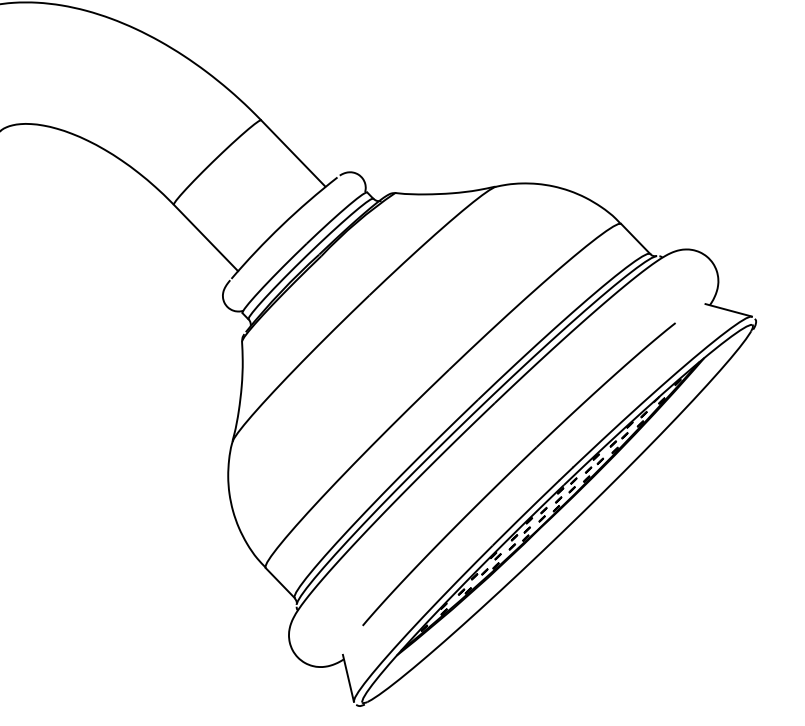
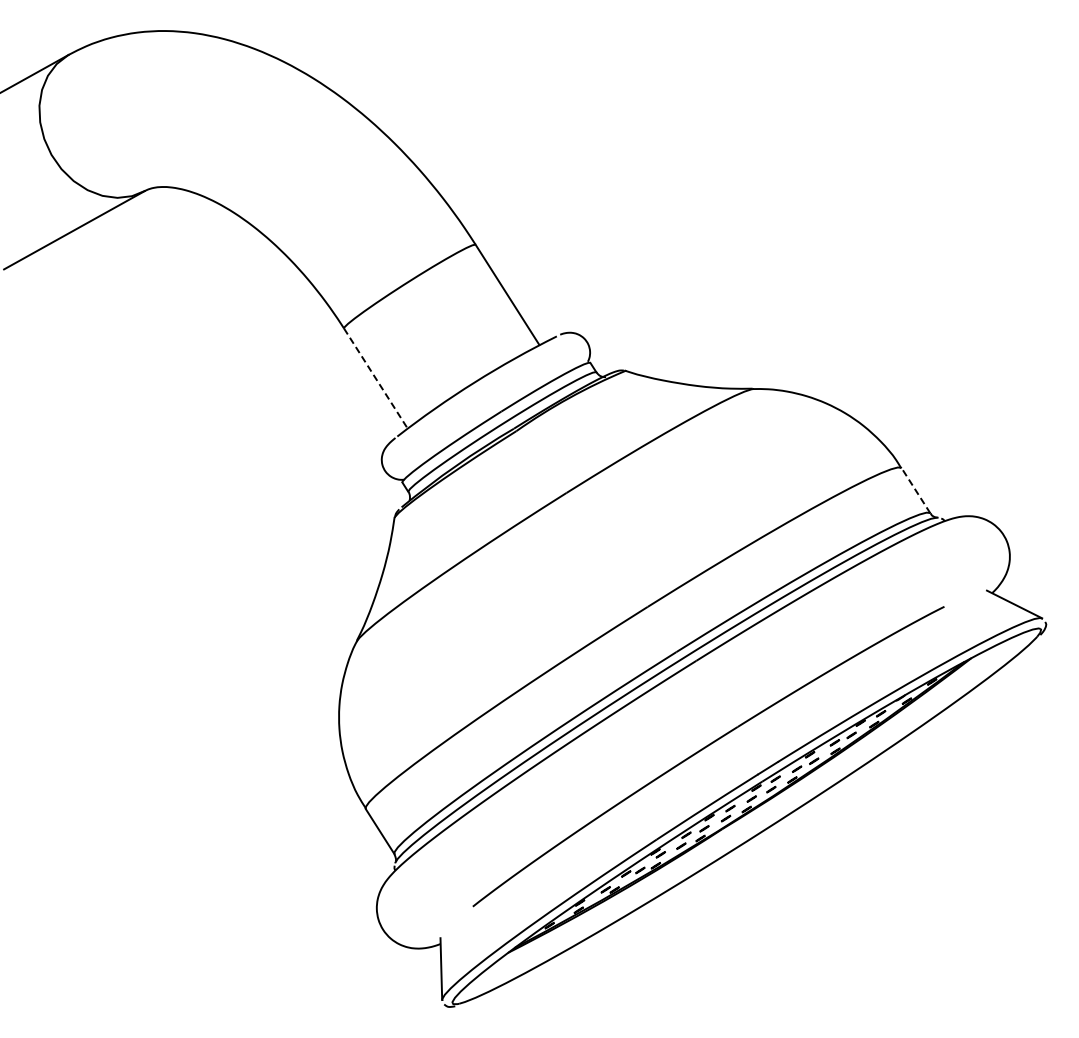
line: (206, 237) -> (376, 378), solid -> dashed
line: (635, 238) -> (915, 490), solid -> dashed

